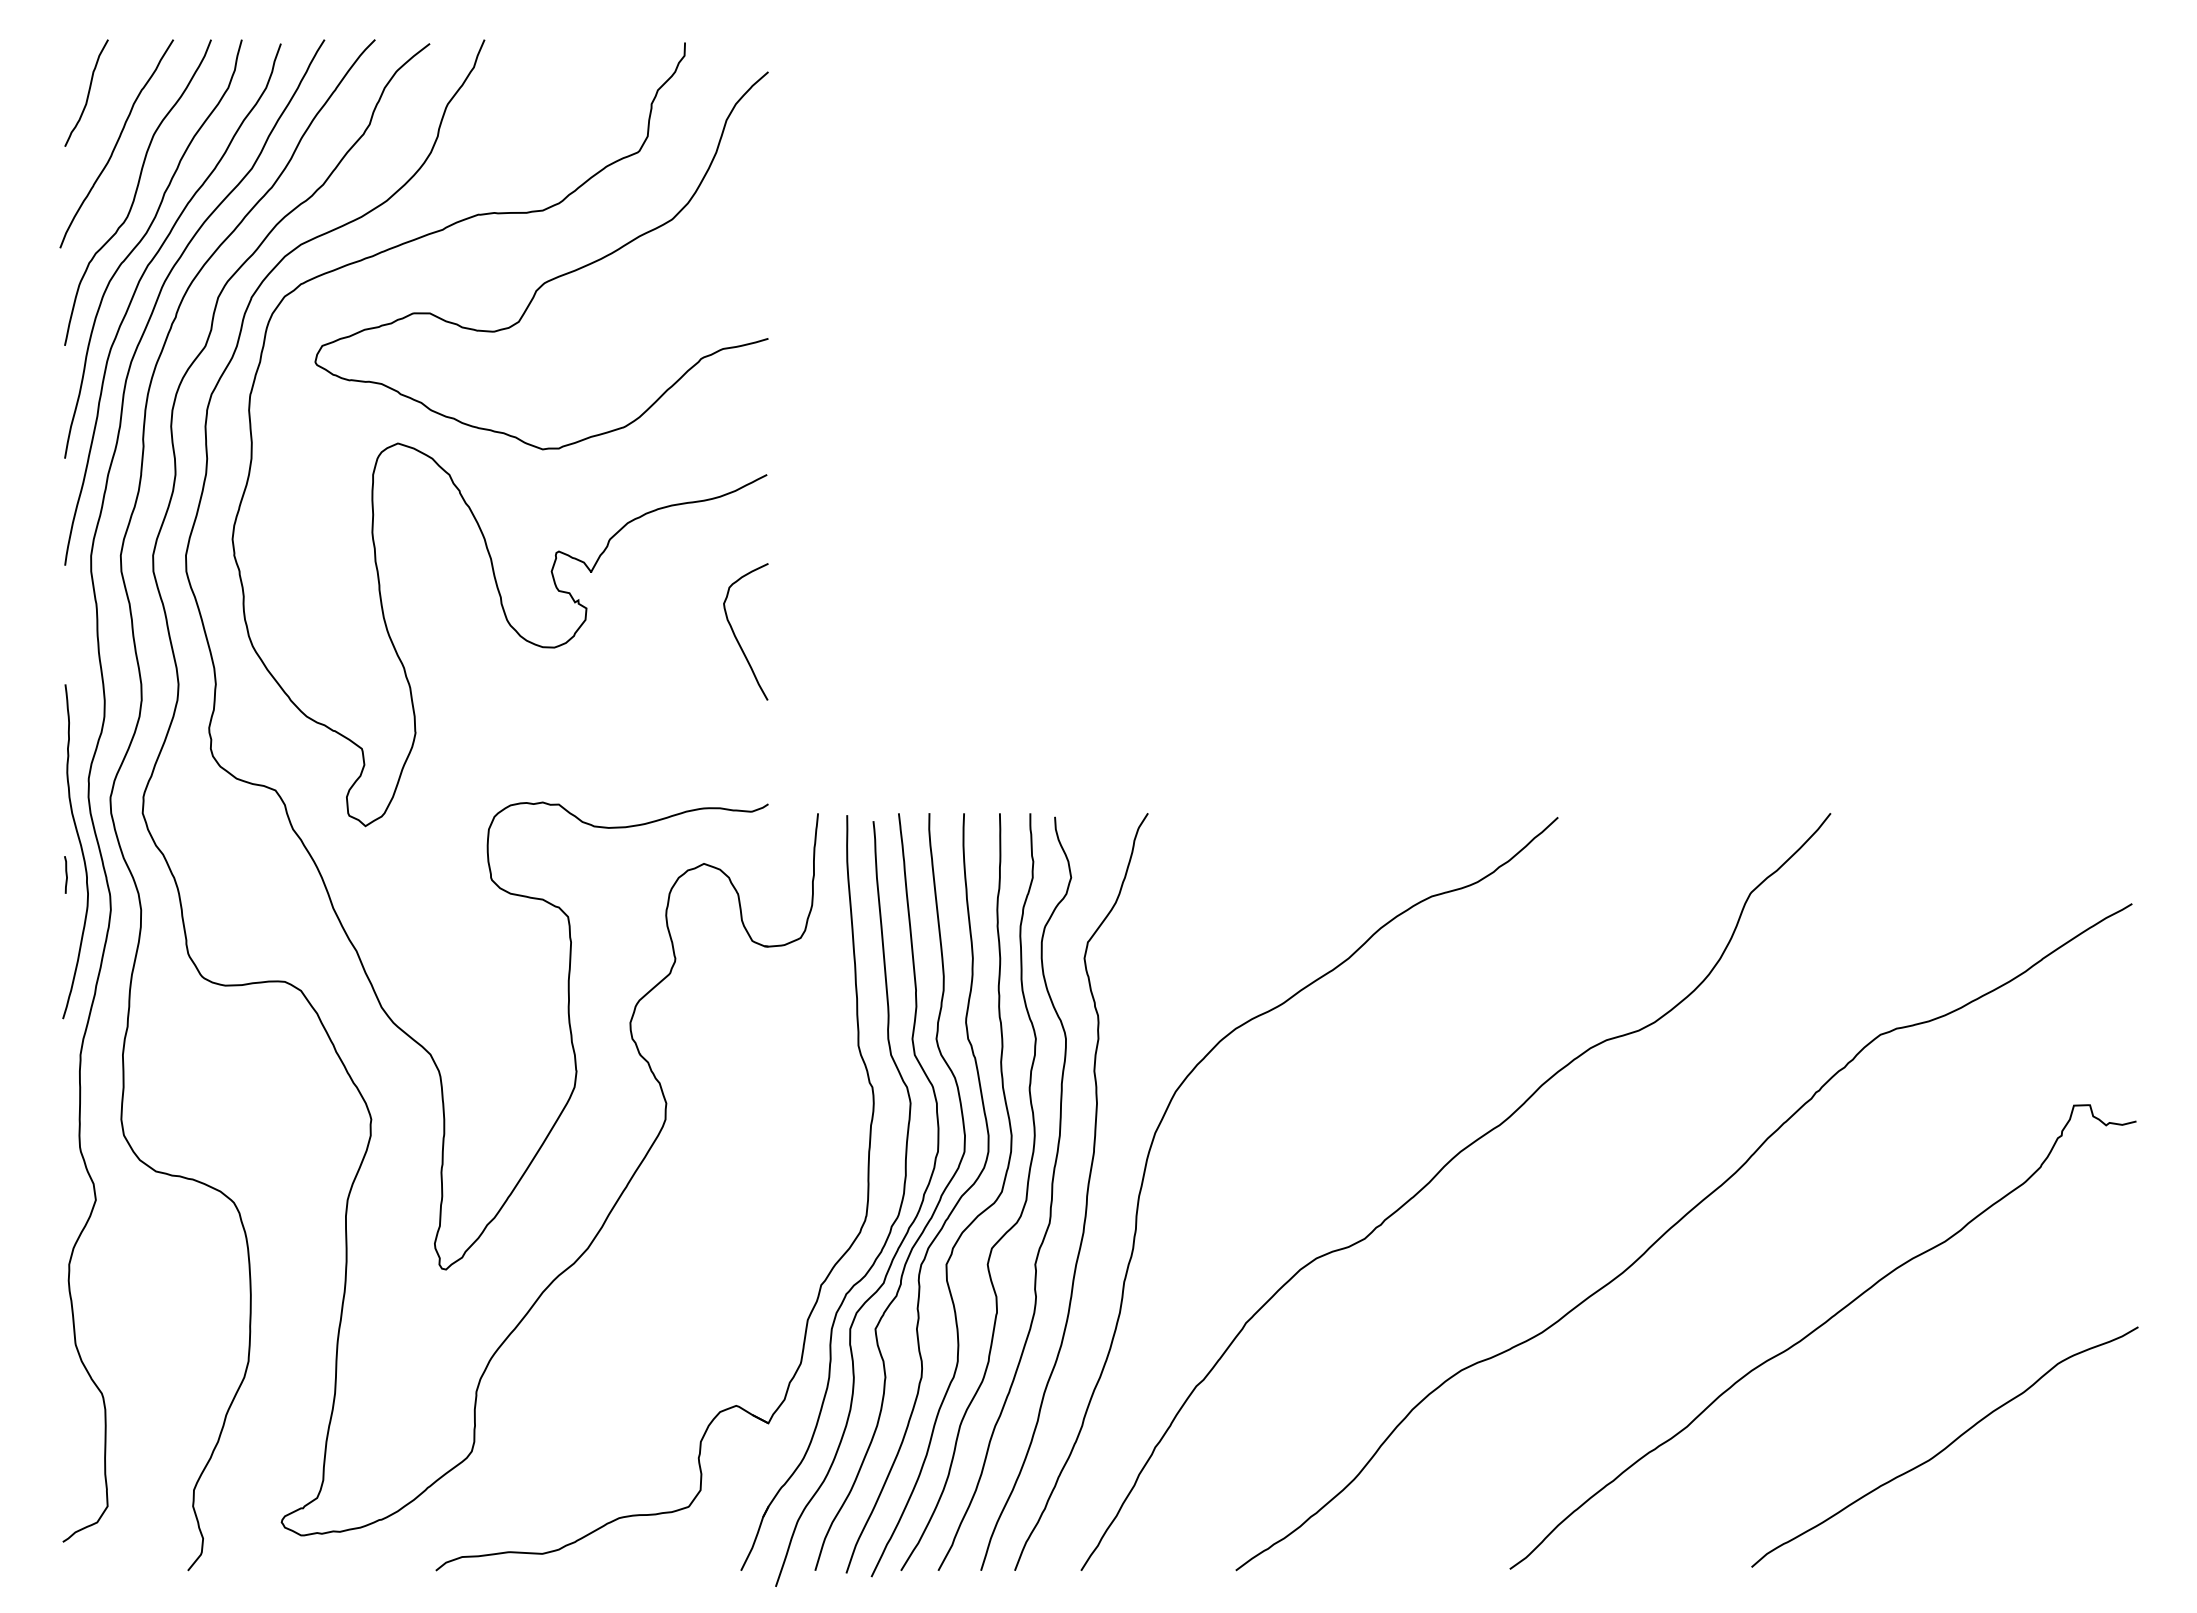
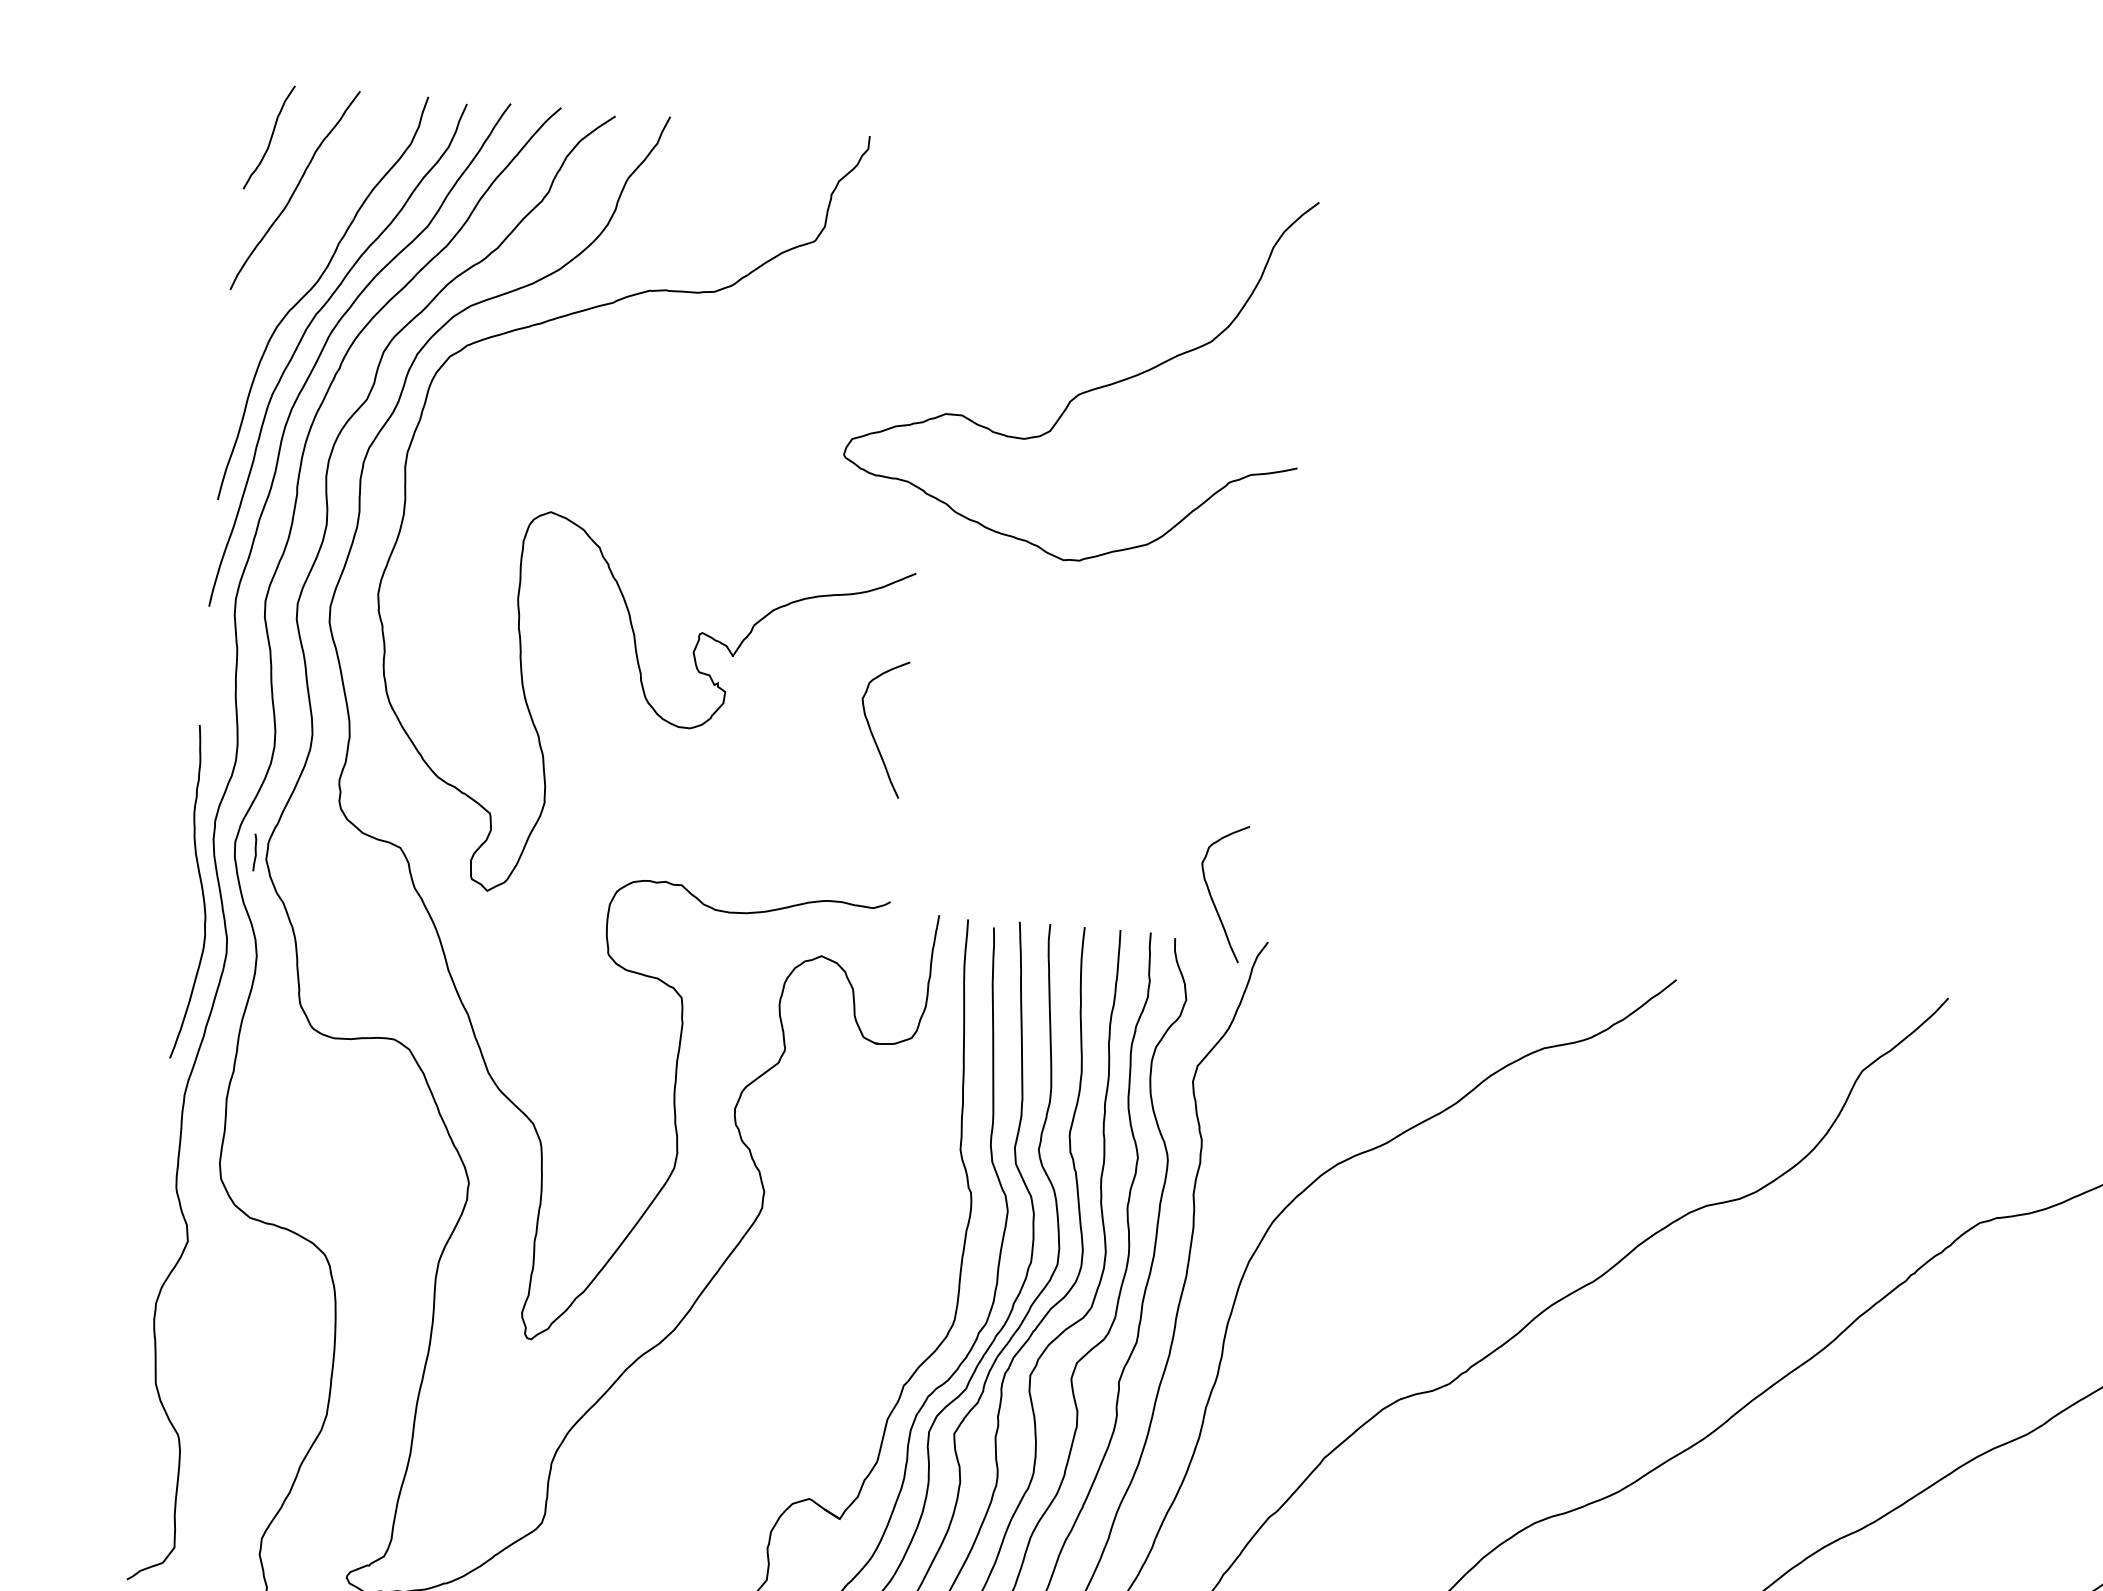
curve: (137, 191) -> (311, 239), removed
curve: (551, 278) -> (1086, 390), moved
curve: (1088, 772) -> (1212, 896), added
line: (65, 874) -> (254, 852), moved

